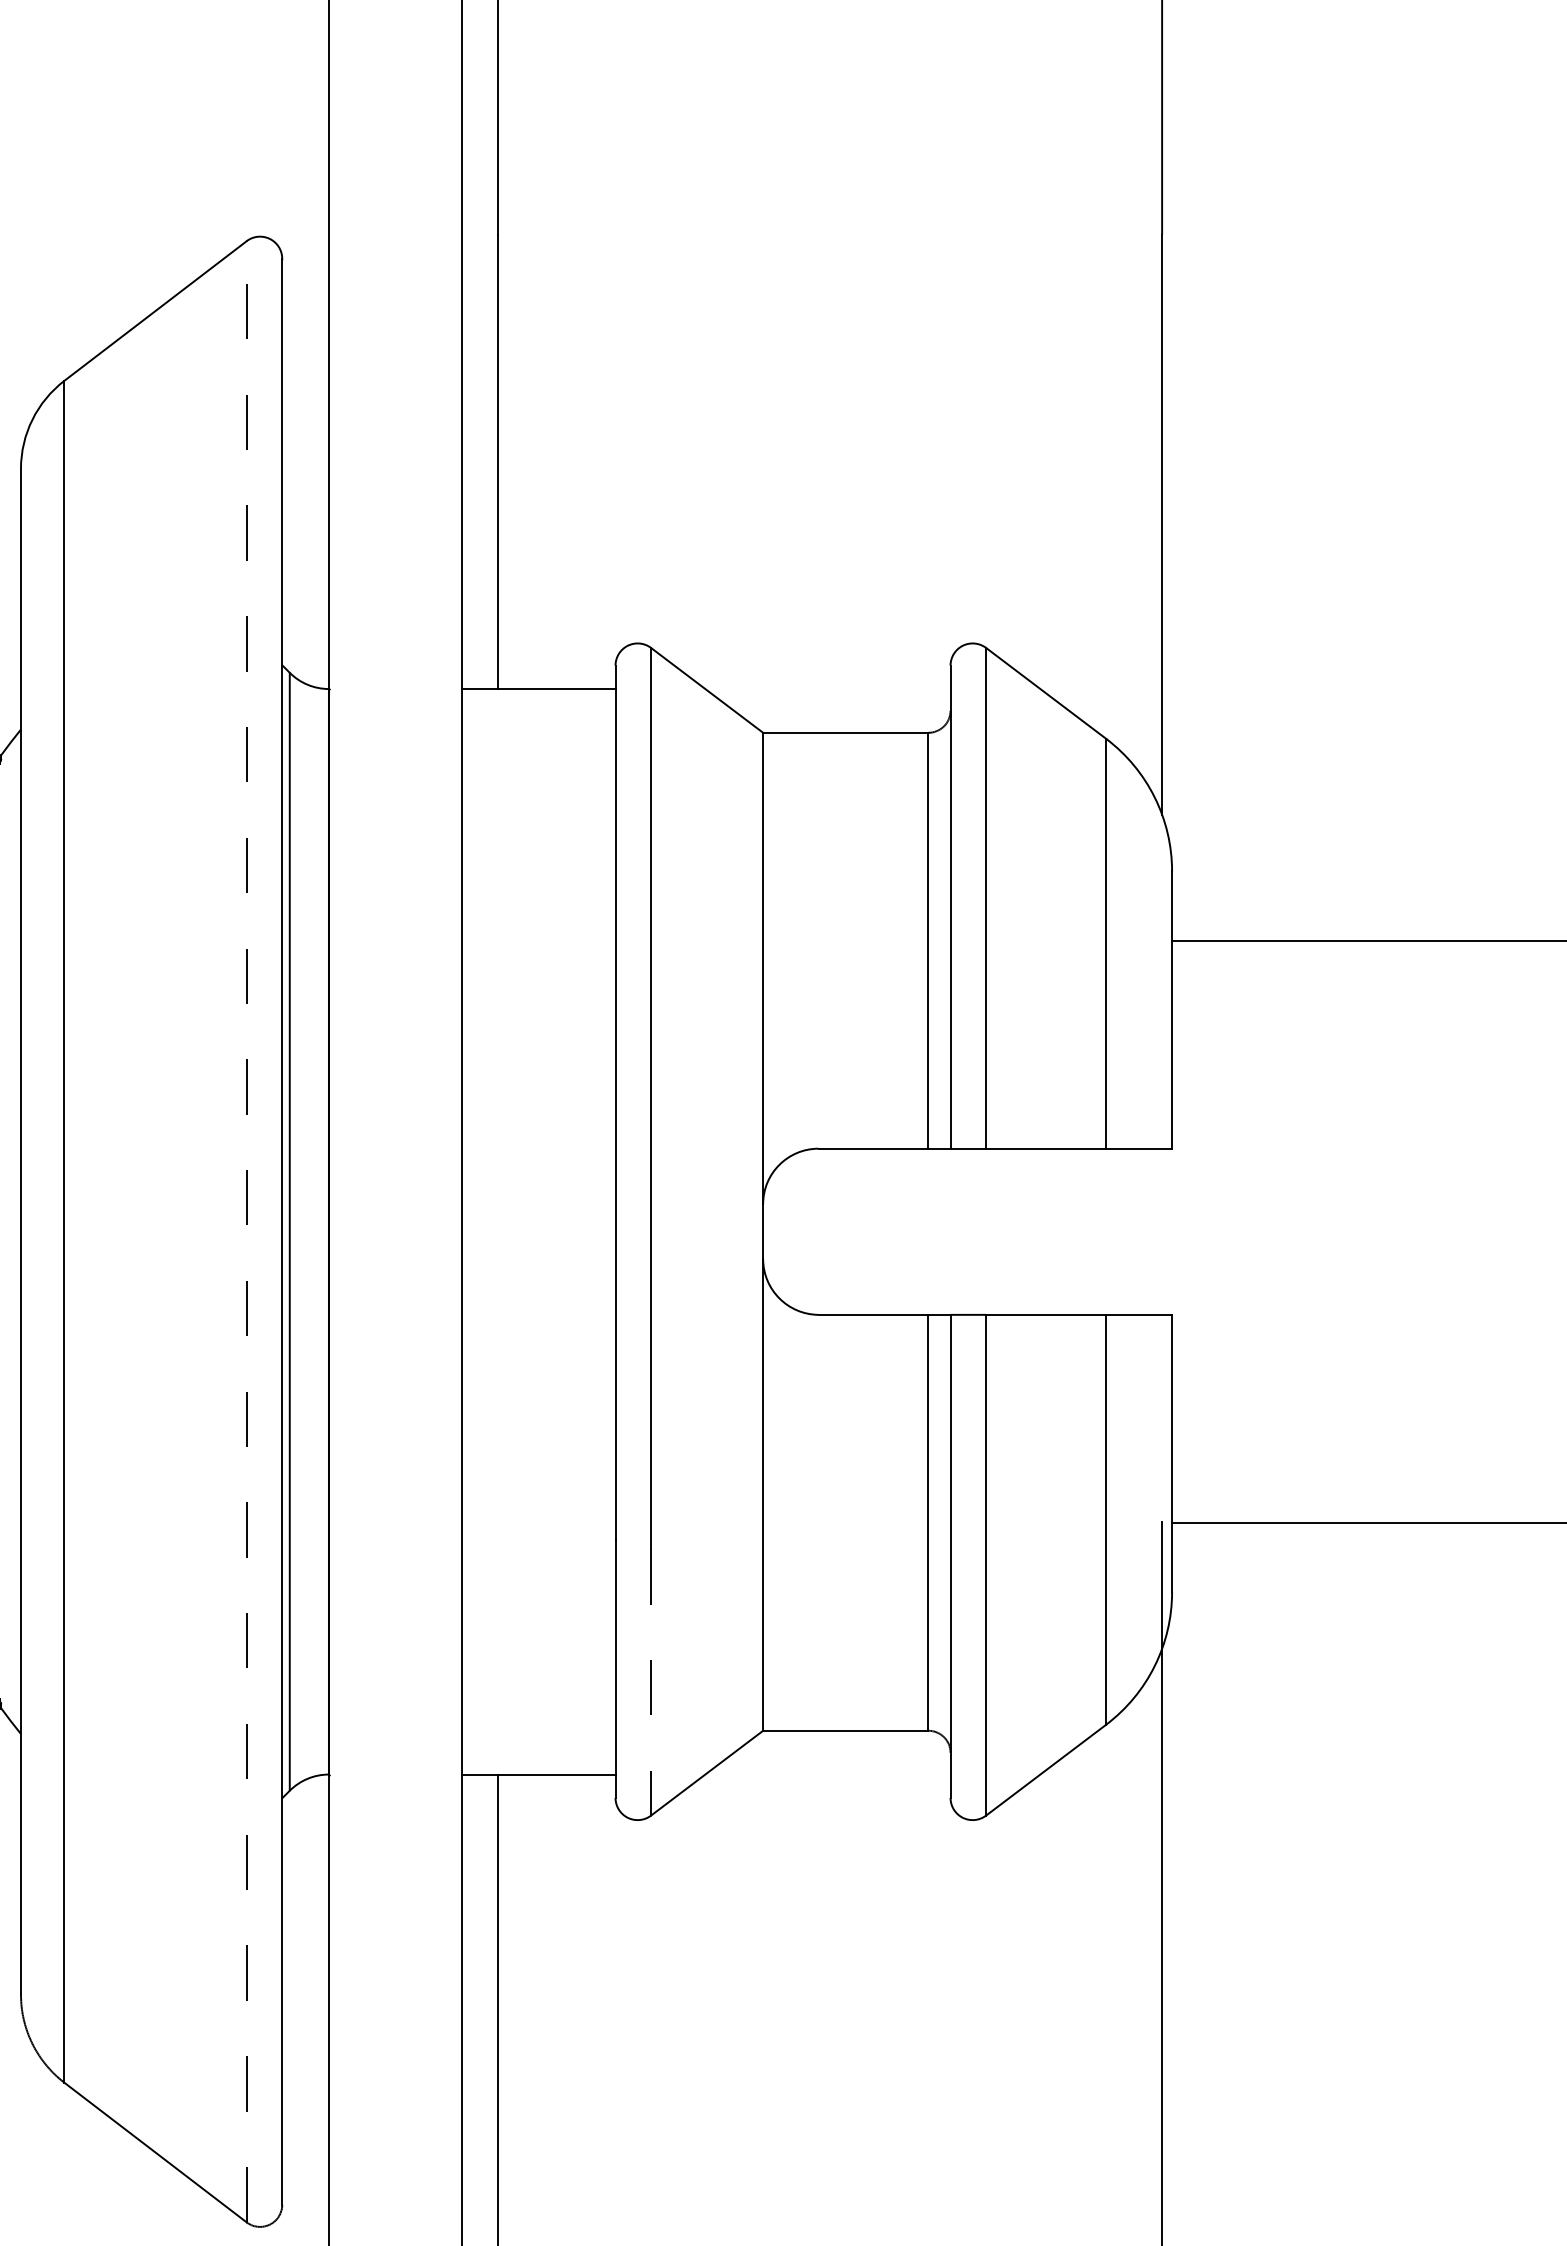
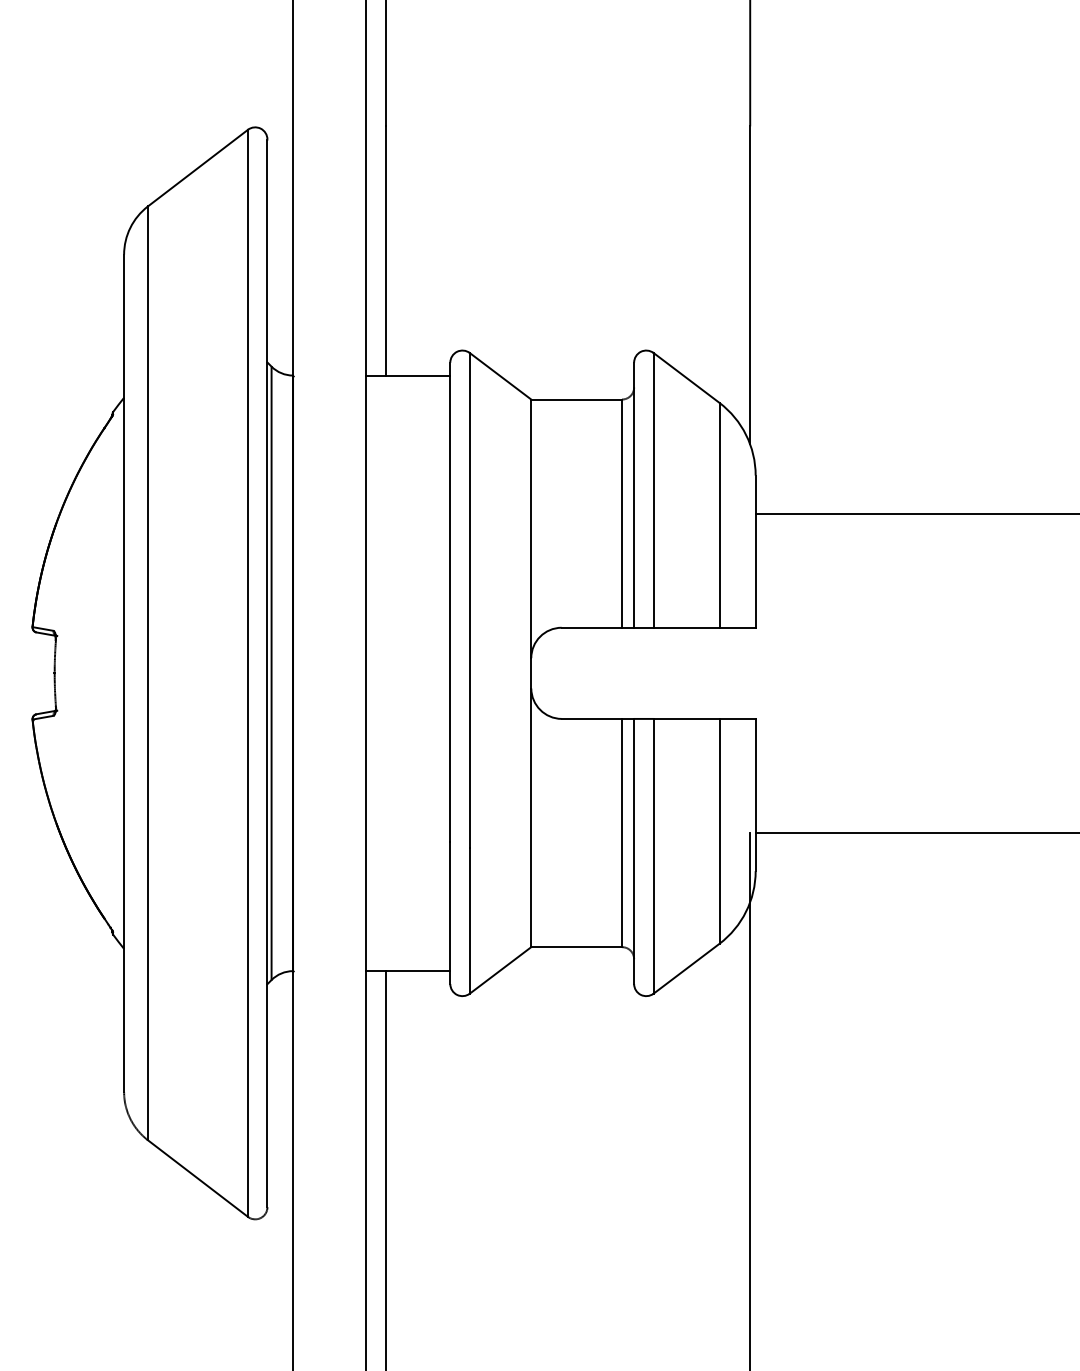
line: (245, 1230) -> (247, 672), dashed -> solid
line: (650, 1684) -> (469, 921), dashed -> solid

